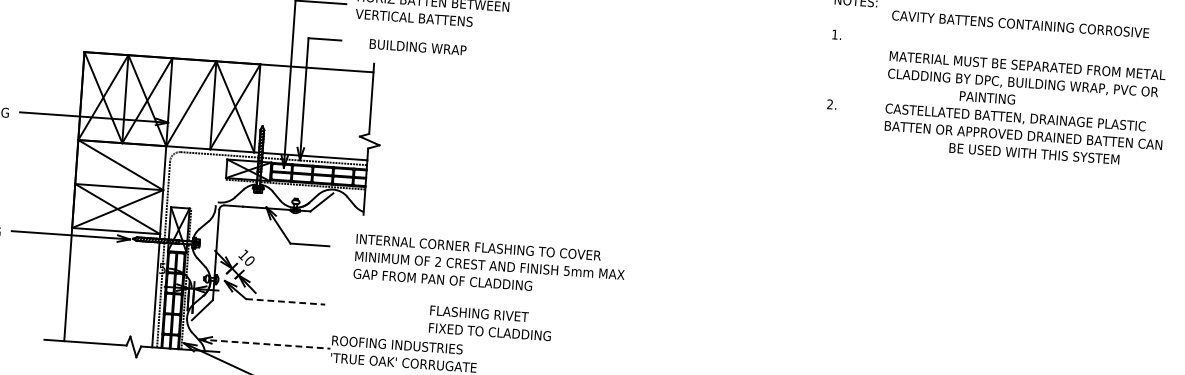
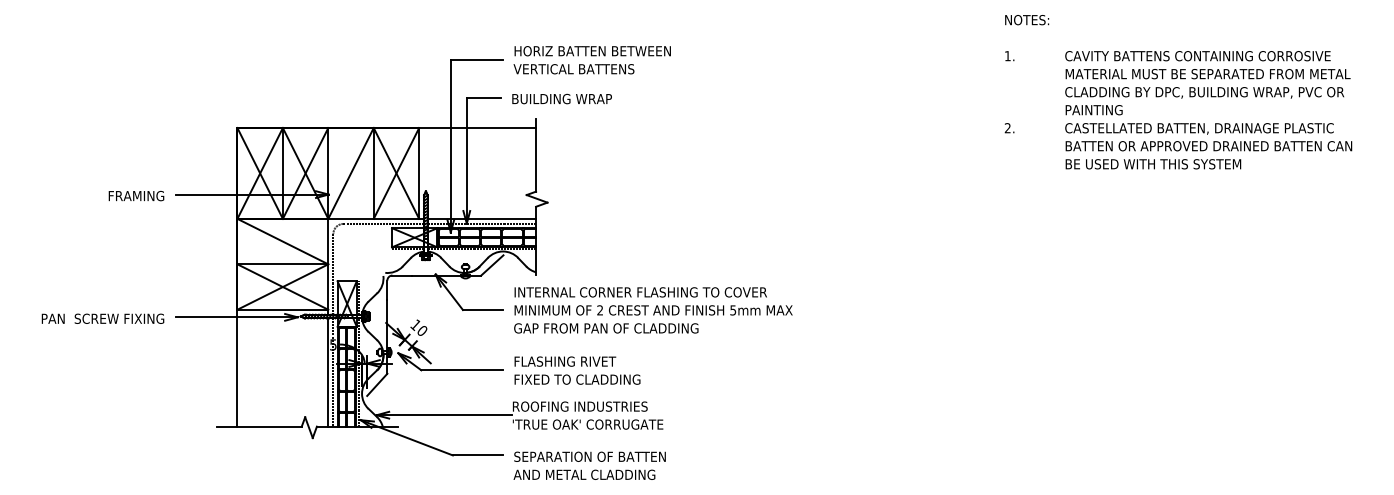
text: (1020, 24) -> (1197, 56), moved
text: (417, 46) -> (561, 98), moved
text: (986, 98) -> (1093, 110), moved
text: (1034, 154) -> (1153, 164), moved
text: (489, 265) -> (653, 310), moved
line: (285, 302) -> (462, 370), dashed -> solid
text: (490, 323) -> (577, 370), moved
line: (265, 344) -> (444, 415), dashed -> solid

